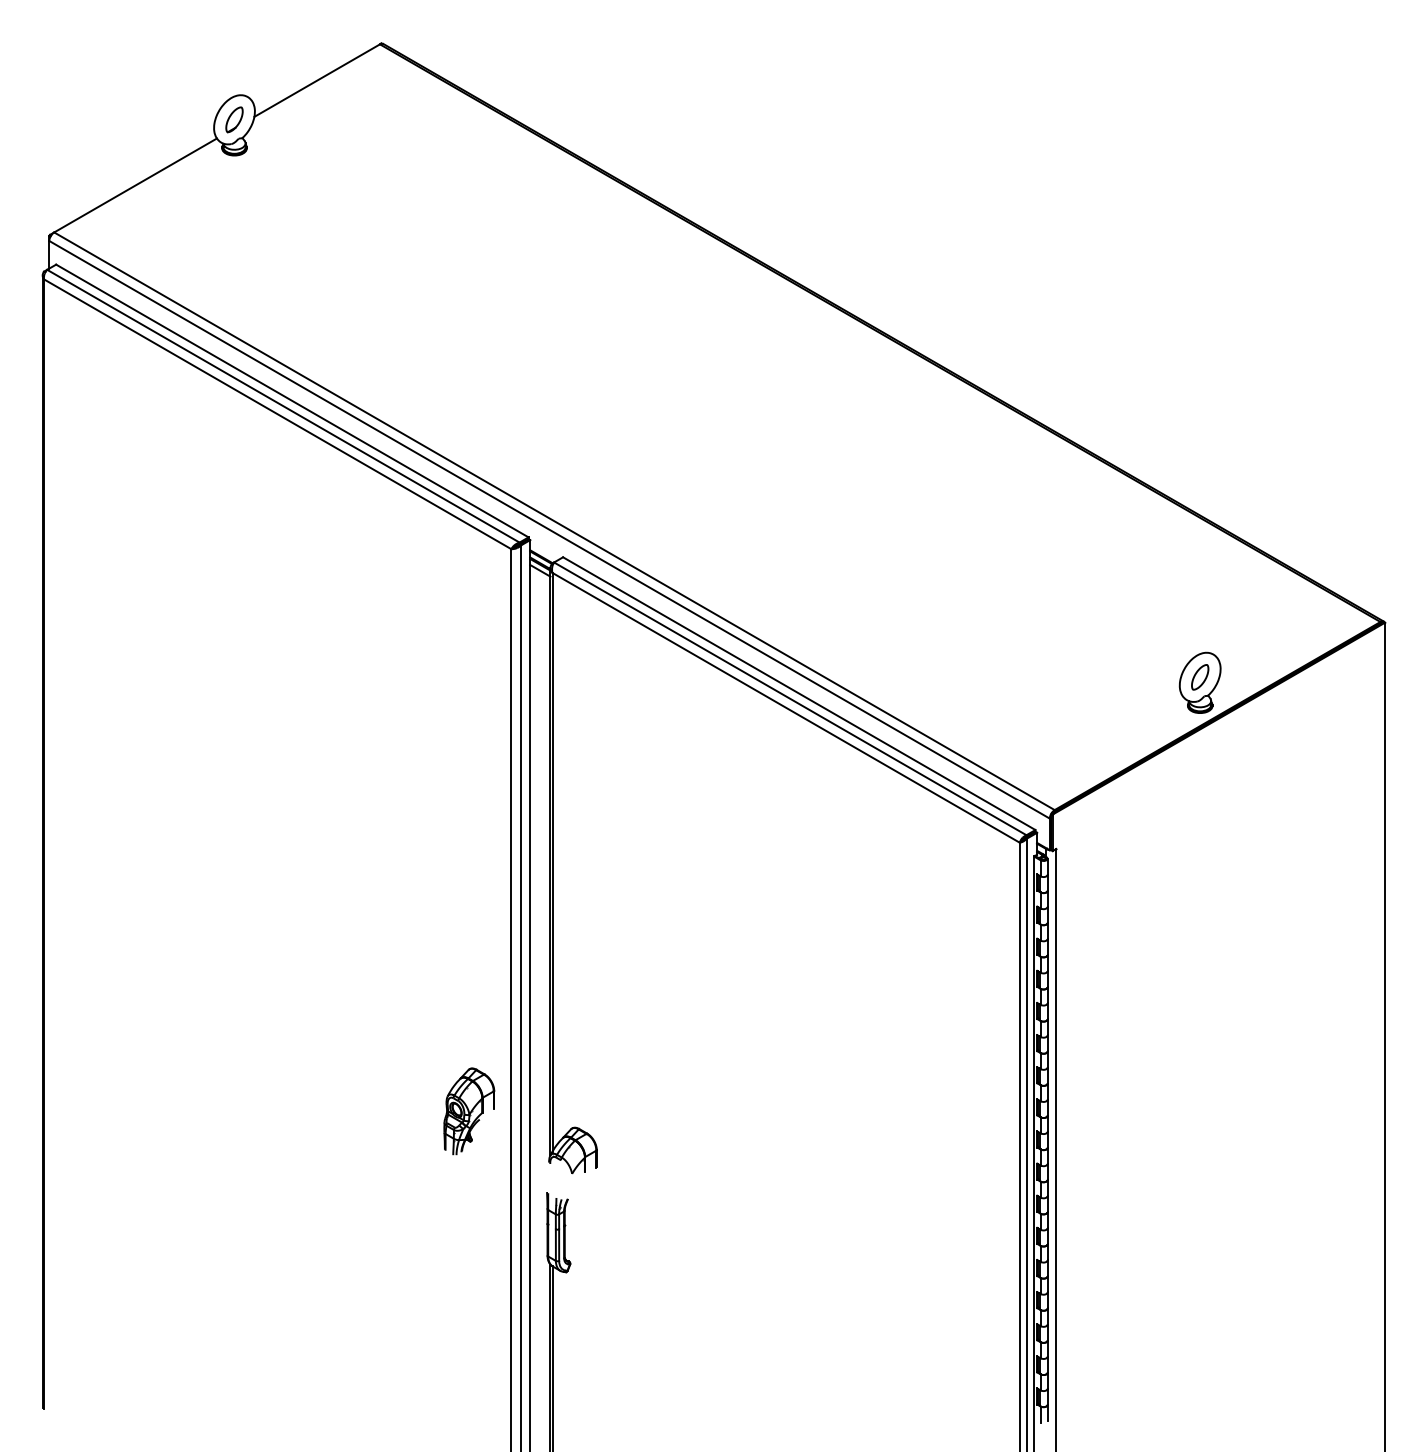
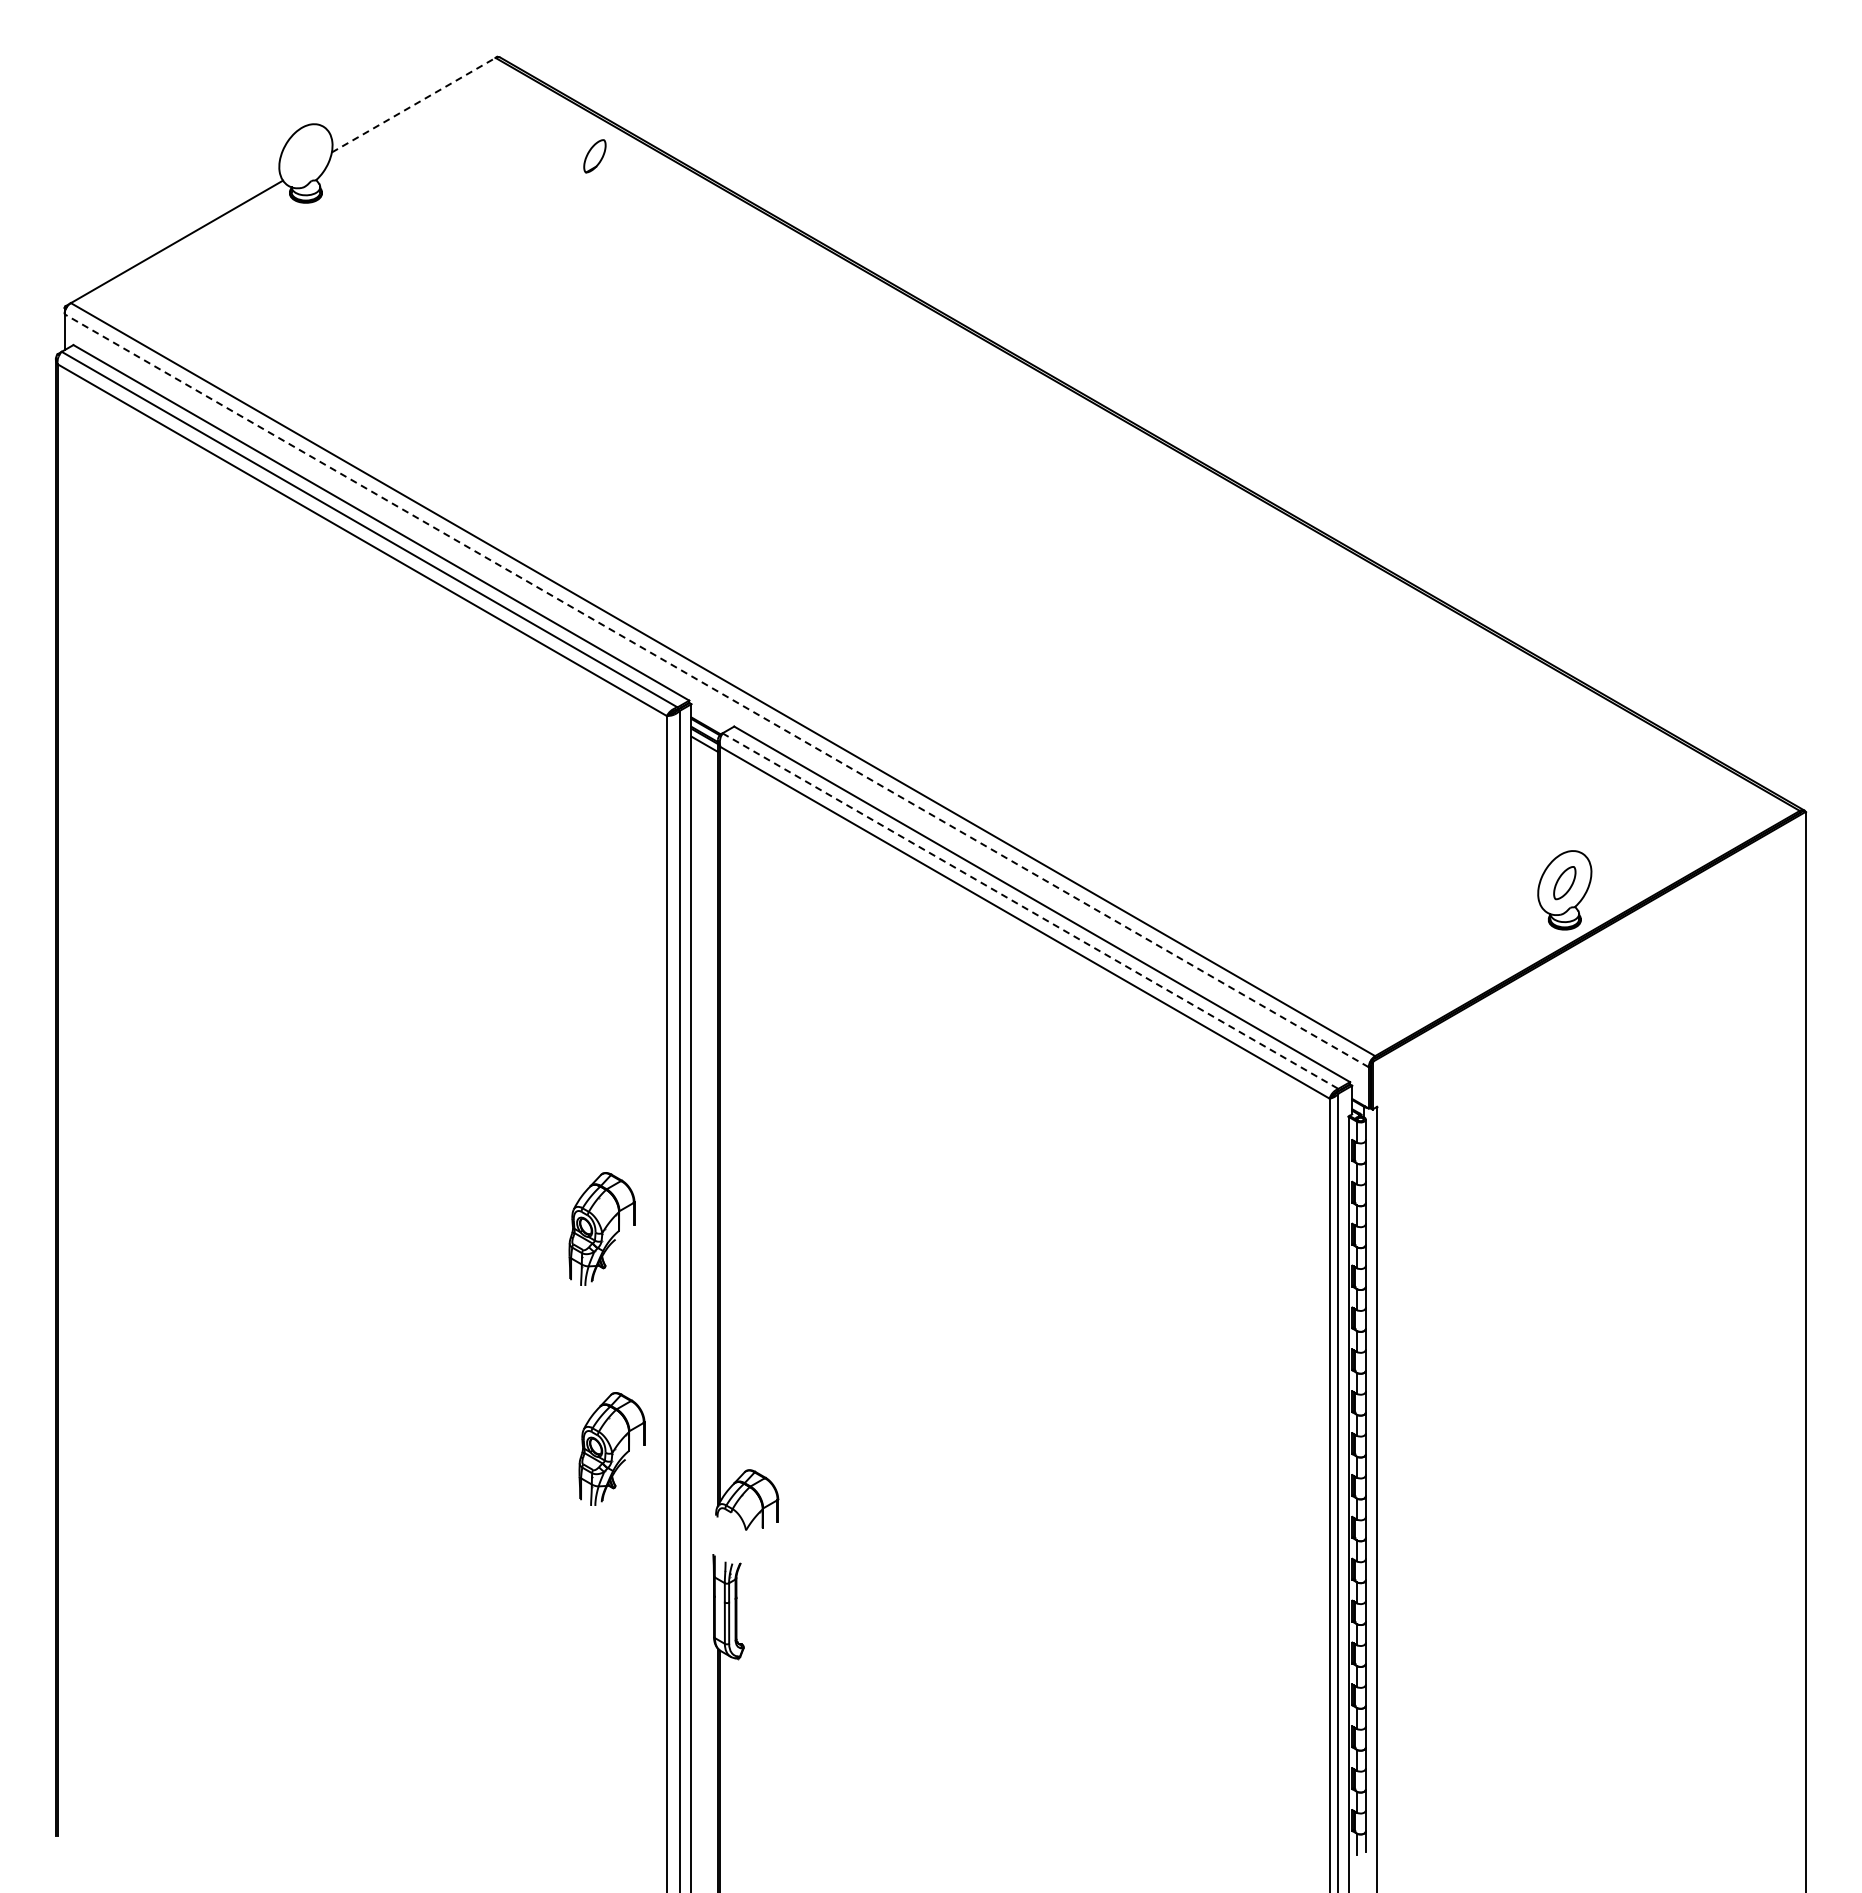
line: (317, 80) -> (413, 105), solid -> dashed
part: (234, 119) -> (594, 156), moved
line: (549, 529) -> (716, 690), solid -> dashed
line: (790, 699) -> (1030, 911), solid -> dashed
part: (461, 942) -> (601, 1228), added

